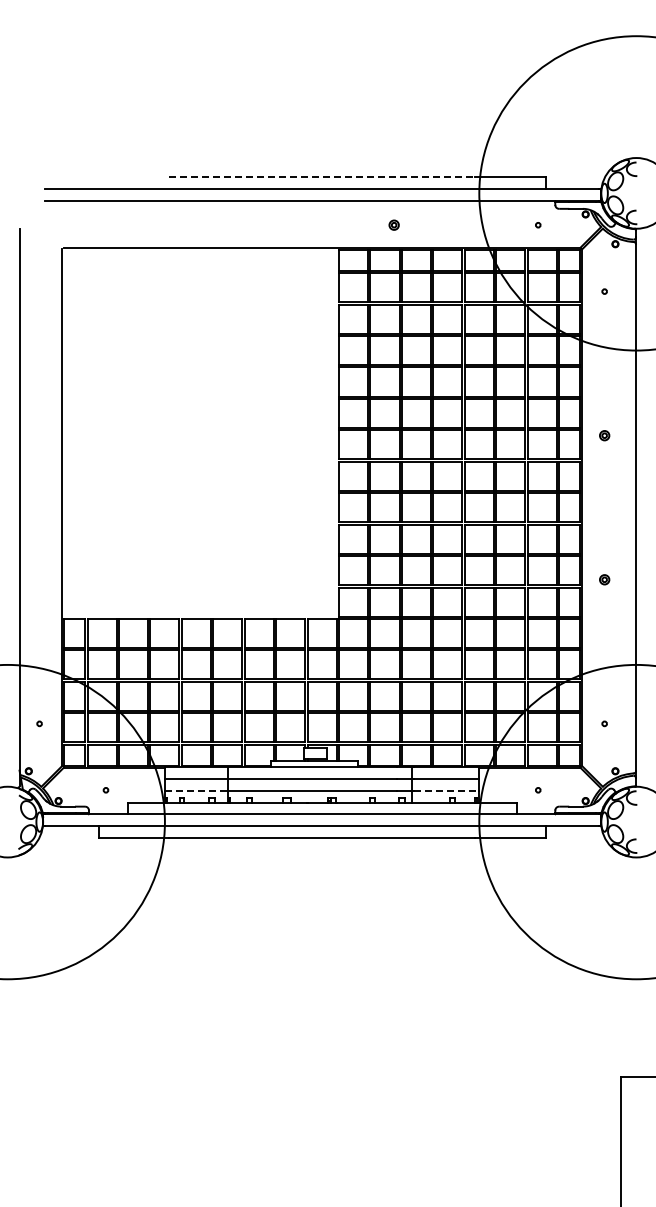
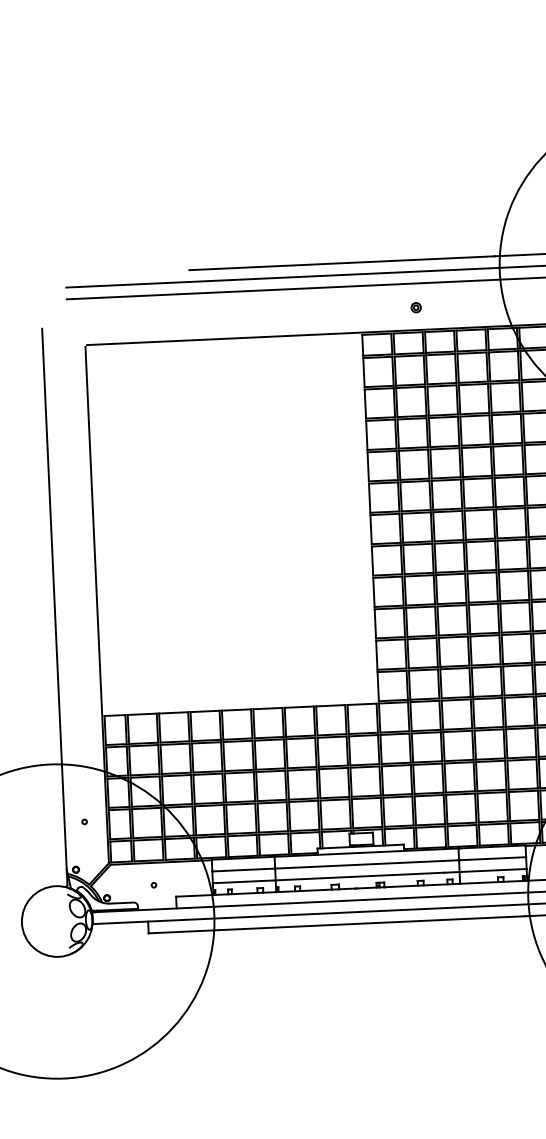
line: (322, 177) -> (342, 263), dashed -> solid
line: (196, 790) -> (244, 881), dashed -> solid
line: (446, 790) -> (494, 870), dashed -> solid

